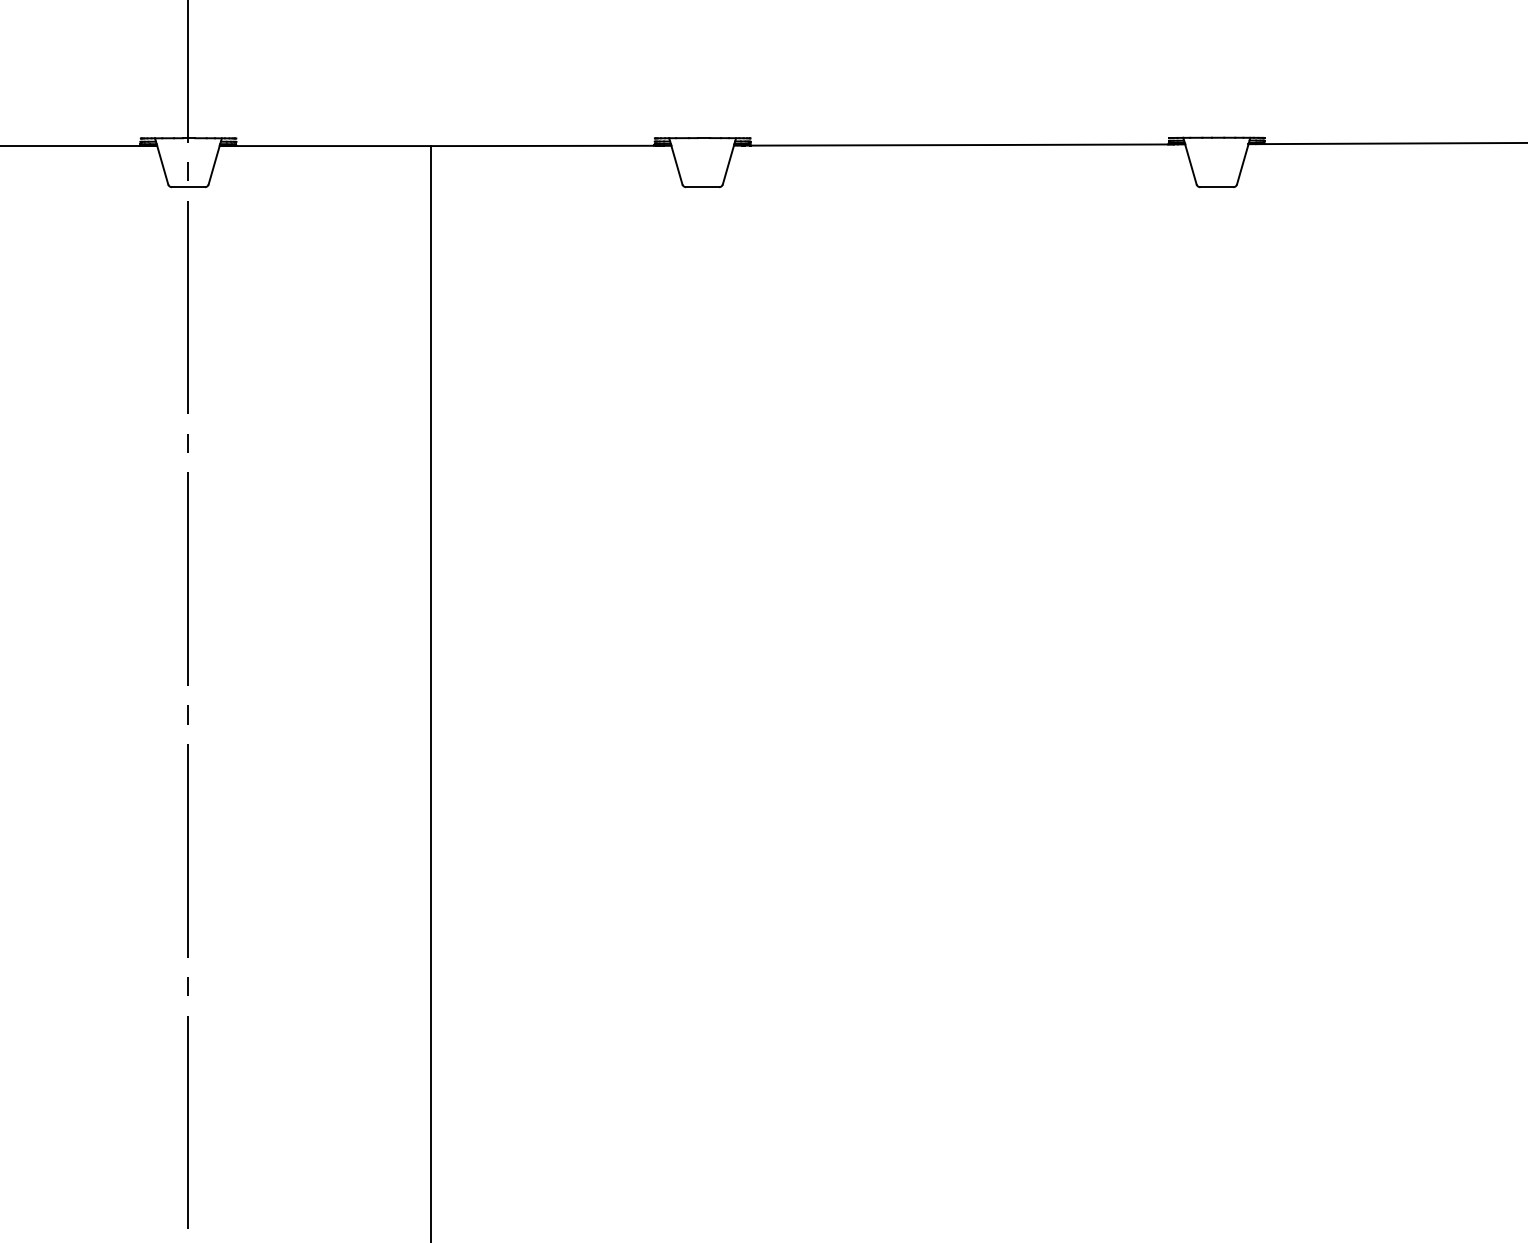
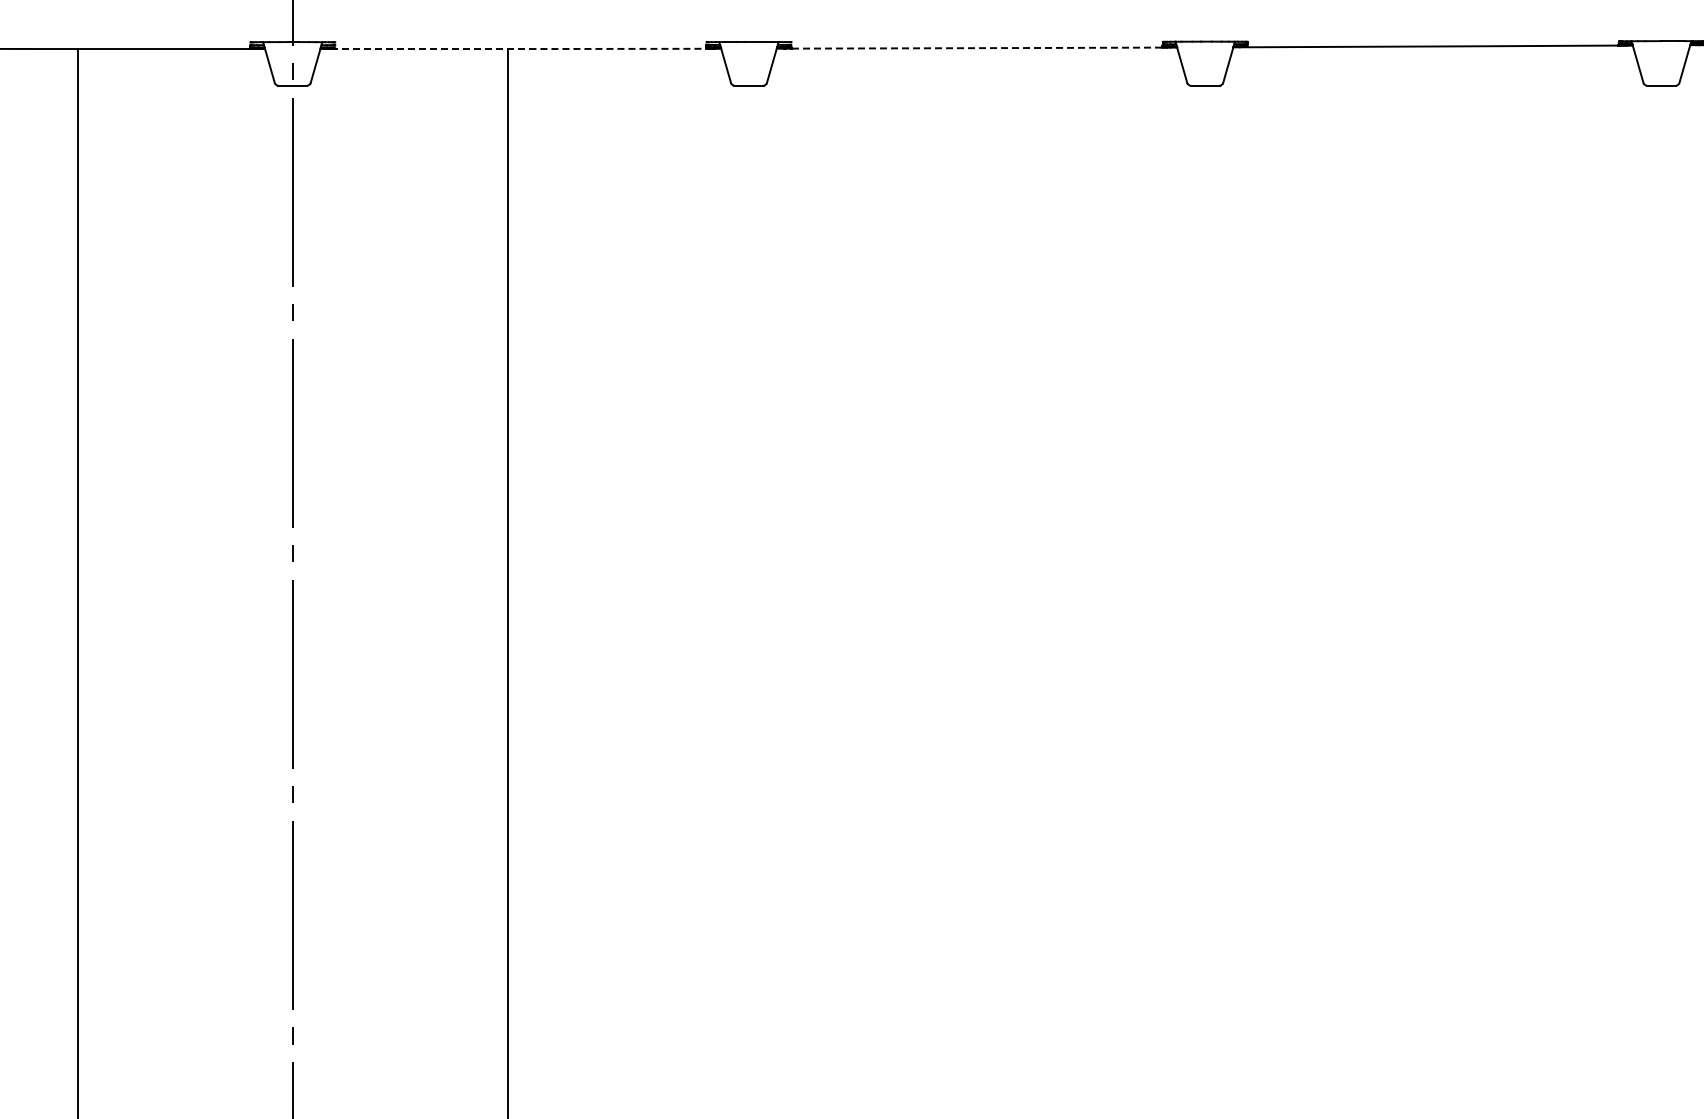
line: (961, 145) -> (978, 48), solid -> dashed
line: (437, 146) -> (513, 49), solid -> dashed

